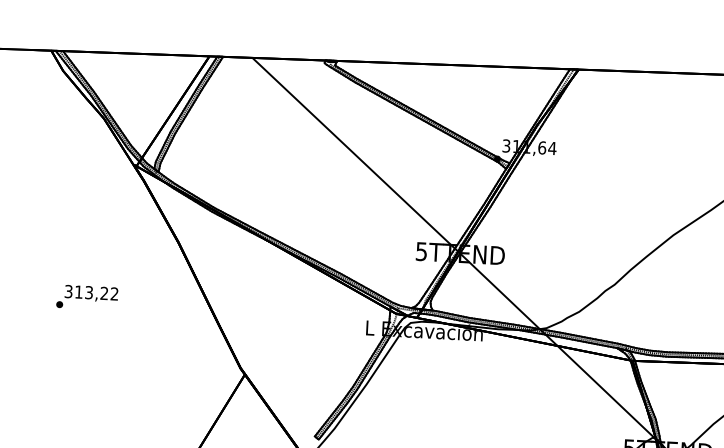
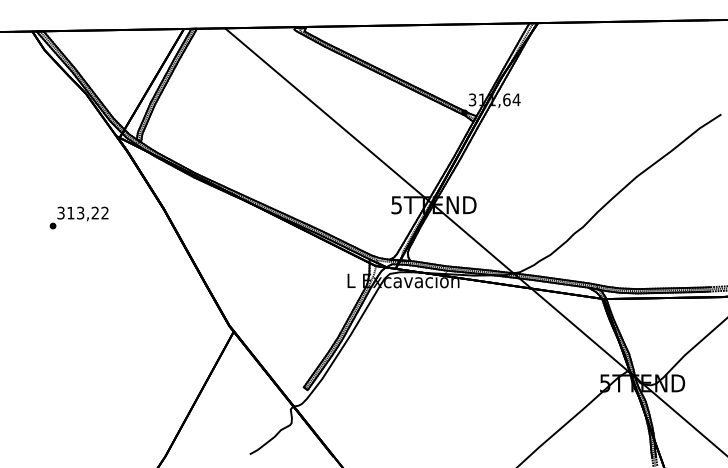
text: (86, 297) -> (78, 217), moved

